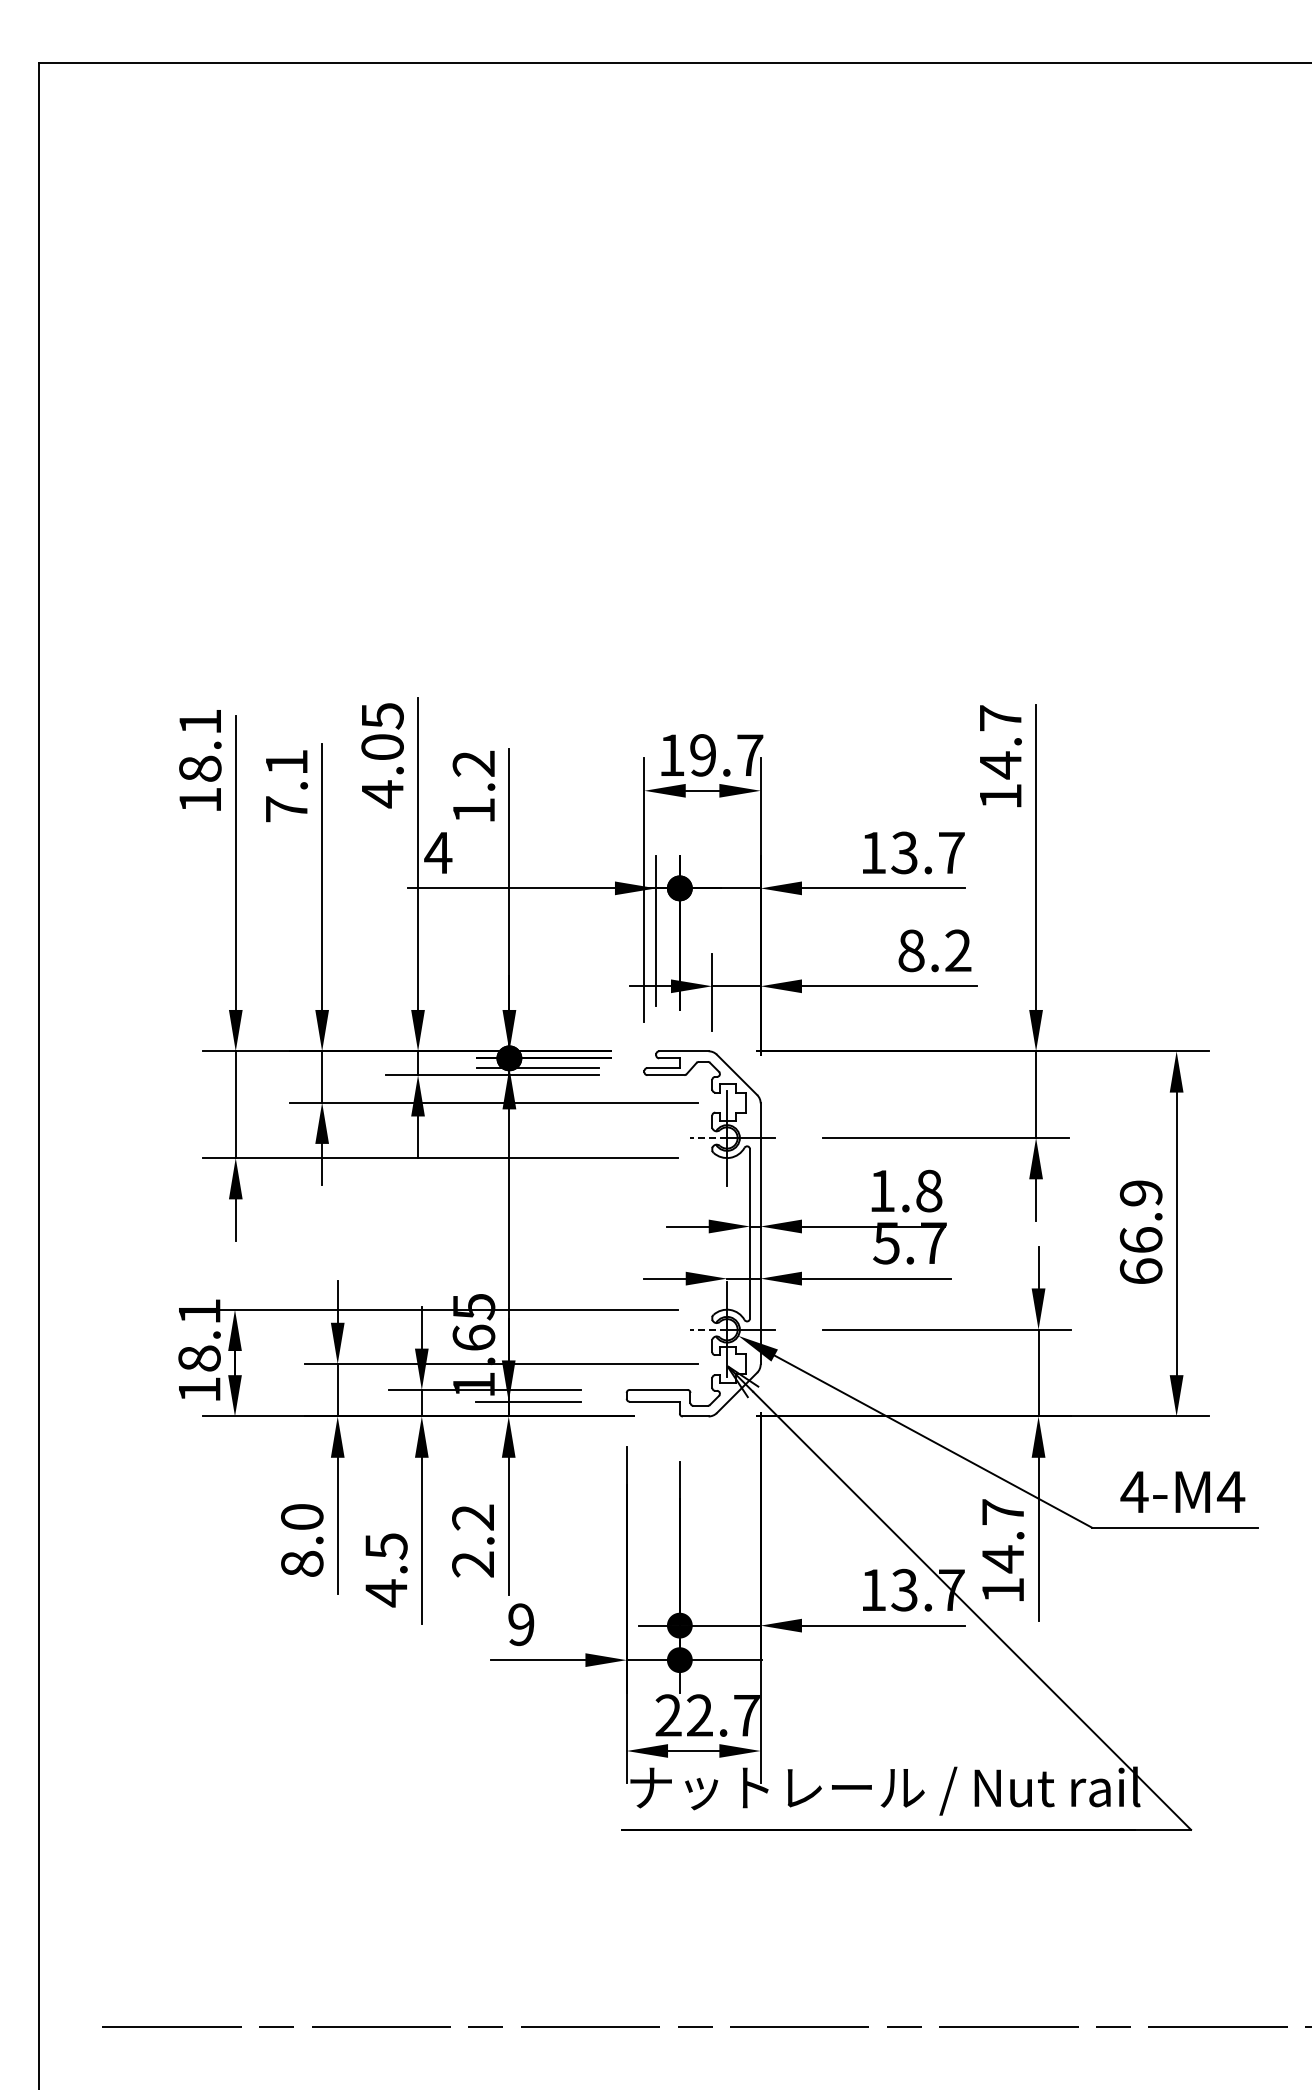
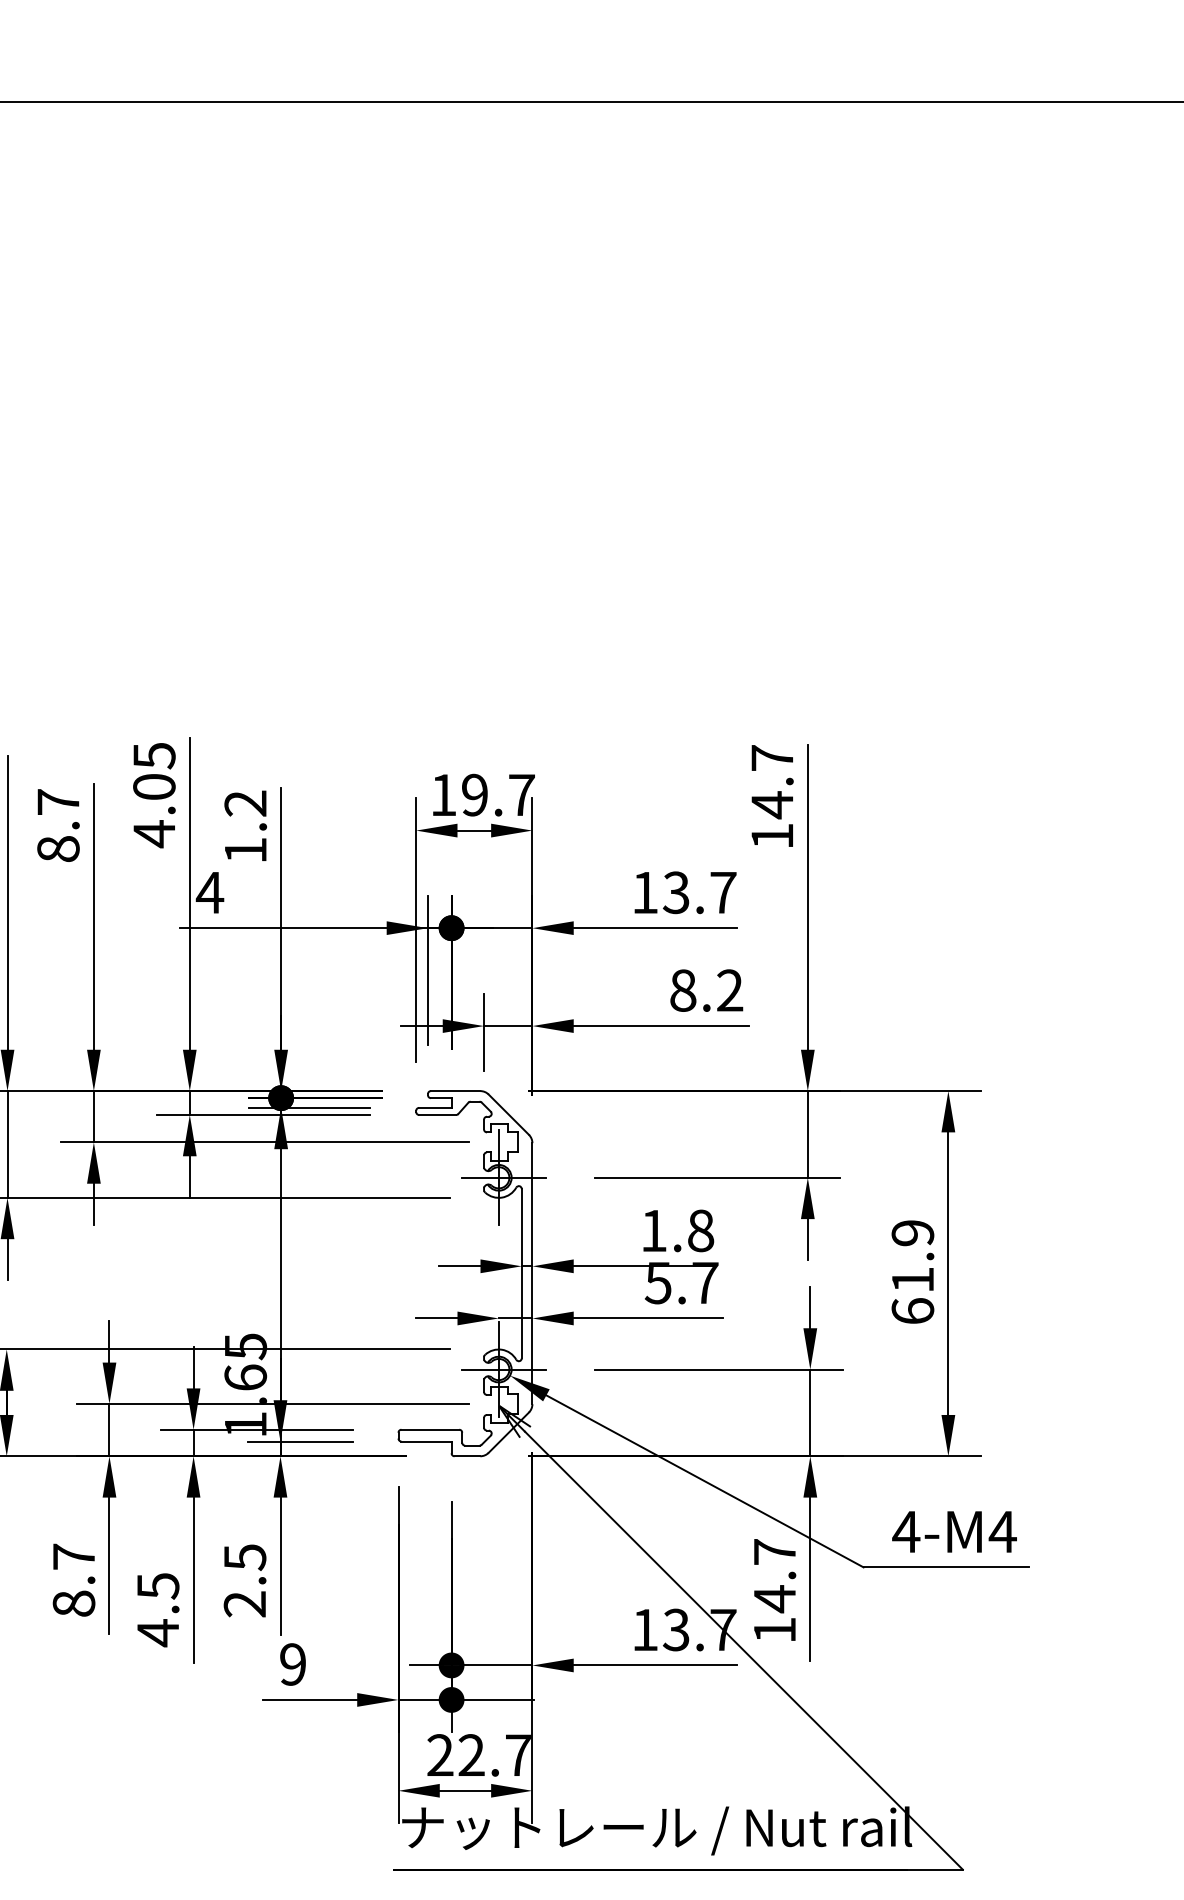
text: (286, 785) -> (58, 825), 7.1 -> 8.7
line: (708, 1138) -> (480, 1178), dashed -> solid
text: (1140, 1239) -> (912, 1279), 66.9 -> 61.9
line: (708, 1329) -> (480, 1369), dashed -> solid
text: (302, 1516) -> (74, 1556), 8.0 -> 8.7
text: (473, 1517) -> (245, 1557), 2.2 -> 2.5

